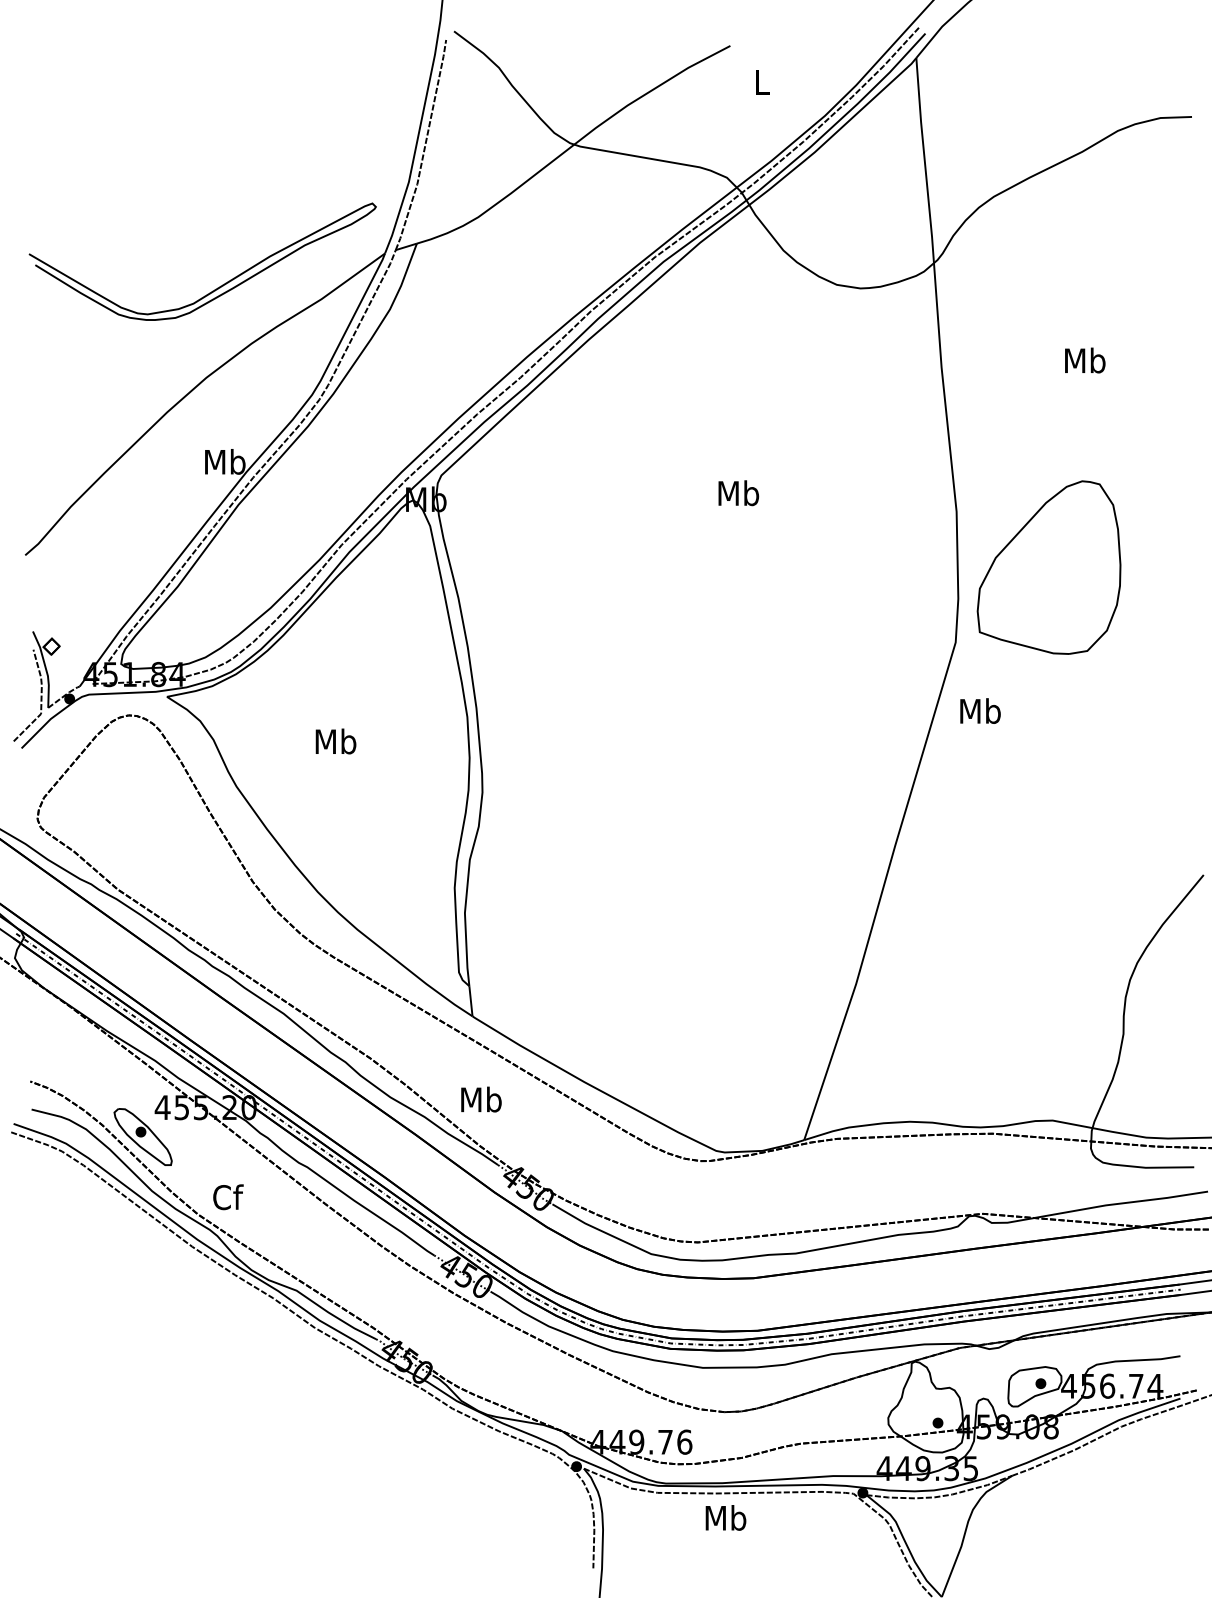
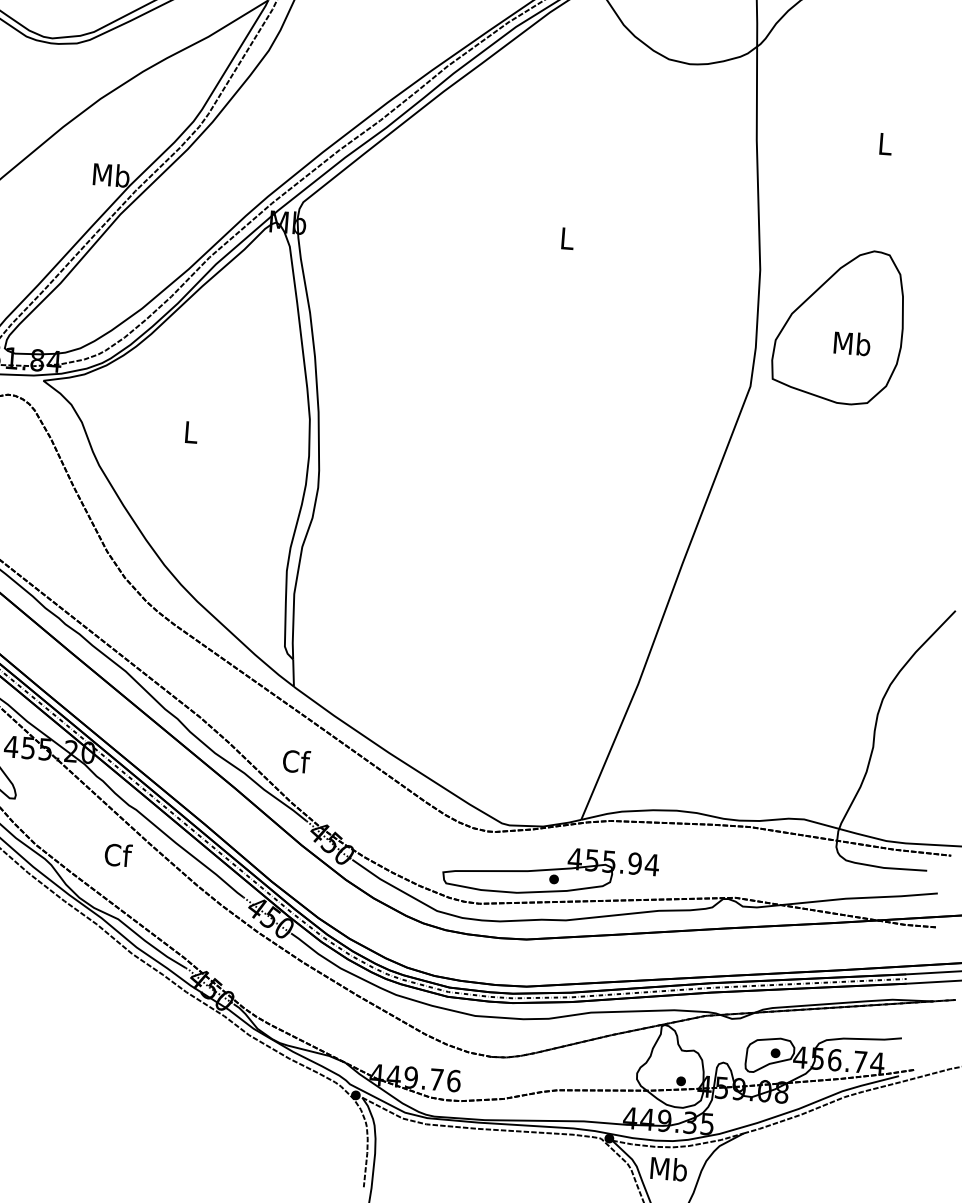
text: (1085, 360) -> (885, 143), Mb -> L
text: (738, 493) -> (567, 238), Mb -> L
text: (980, 710) -> (852, 343), moved
text: (335, 741) -> (190, 432), Mb -> L
text: (481, 1099) -> (296, 761), Mb -> Cf
text: (228, 1197) -> (118, 855), moved
part: (774, 1199) -> (550, 870), added
text: (725, 1517) -> (668, 1168), moved

